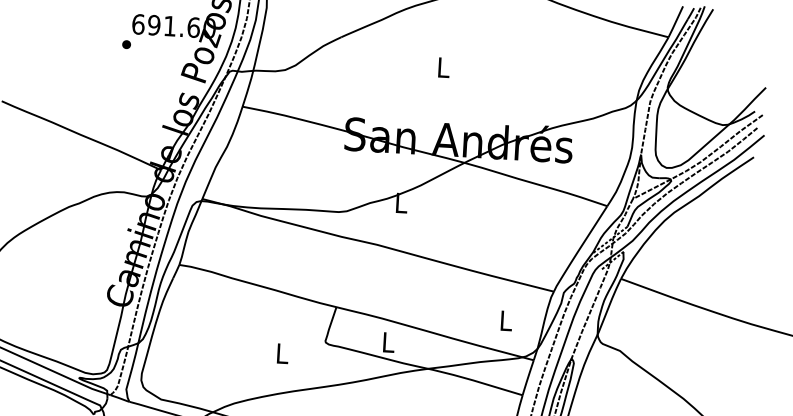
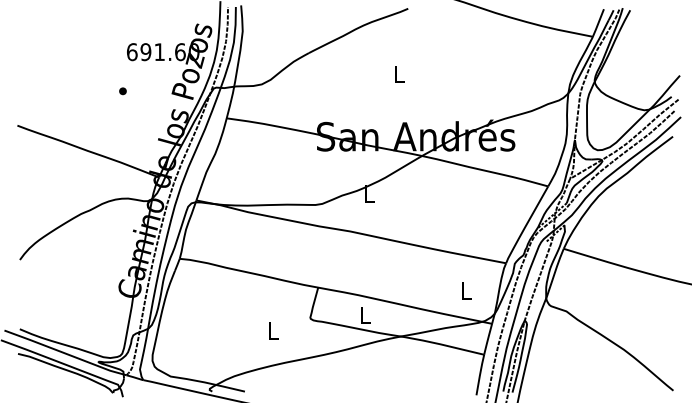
part: (126, 44) -> (122, 91), moved

